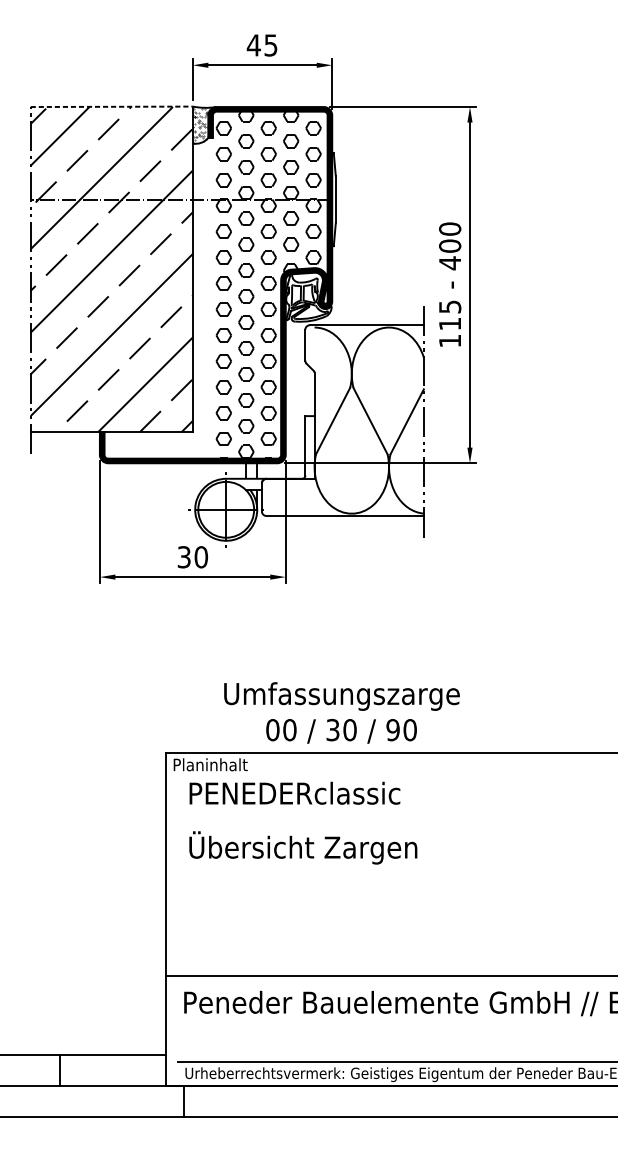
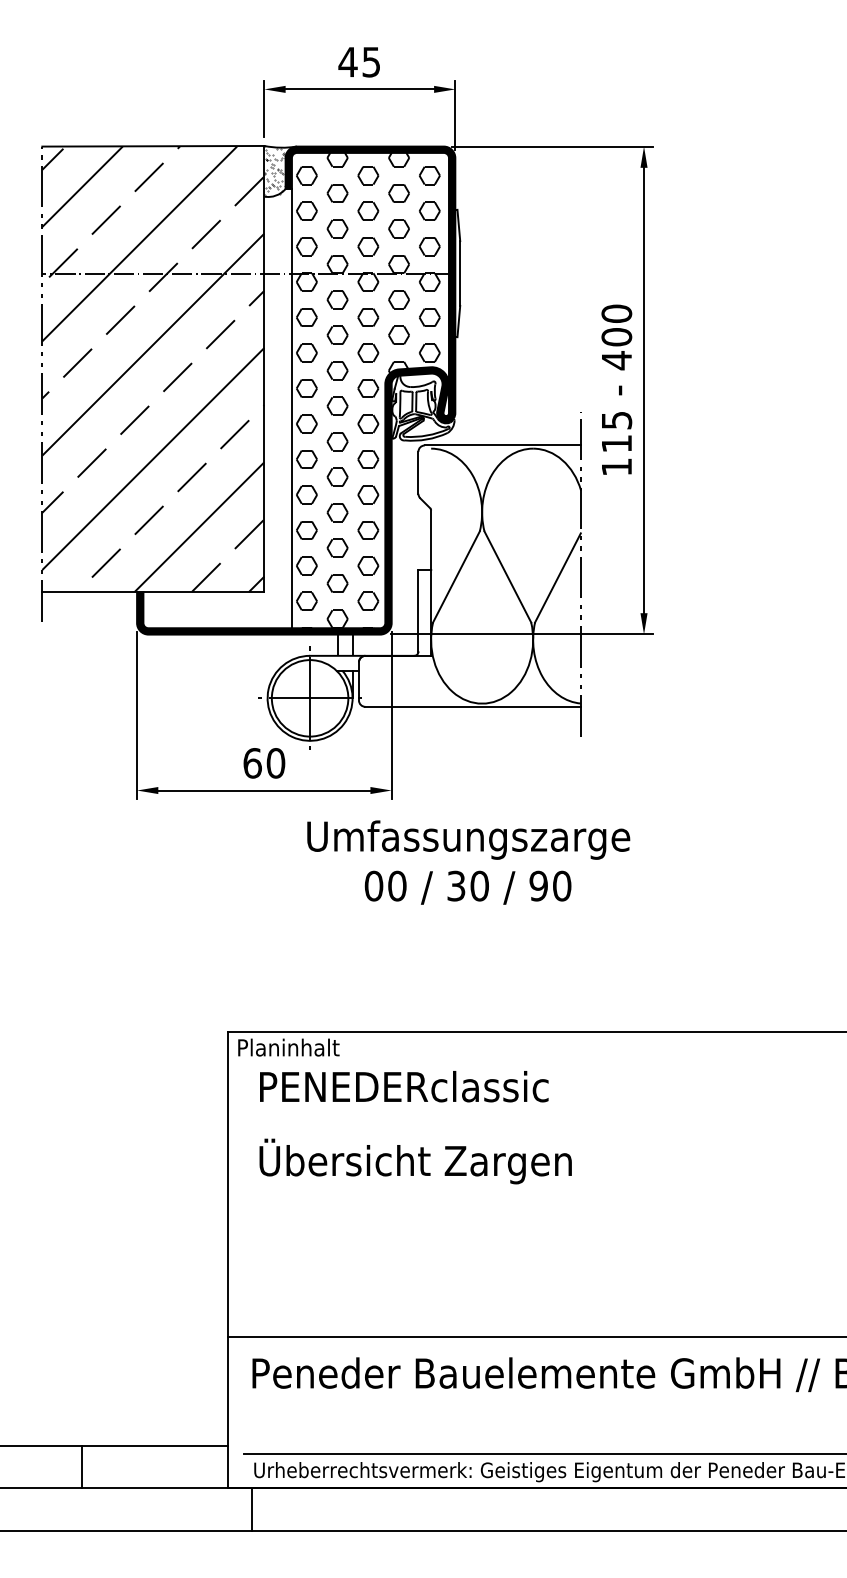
line: (111, 106) -> (153, 146), dashed -> solid
line: (212, 298) -> (291, 408), added
text: (184, 557) -> (252, 763), 30 -> 60
text: (341, 712) -> (468, 862), moved

